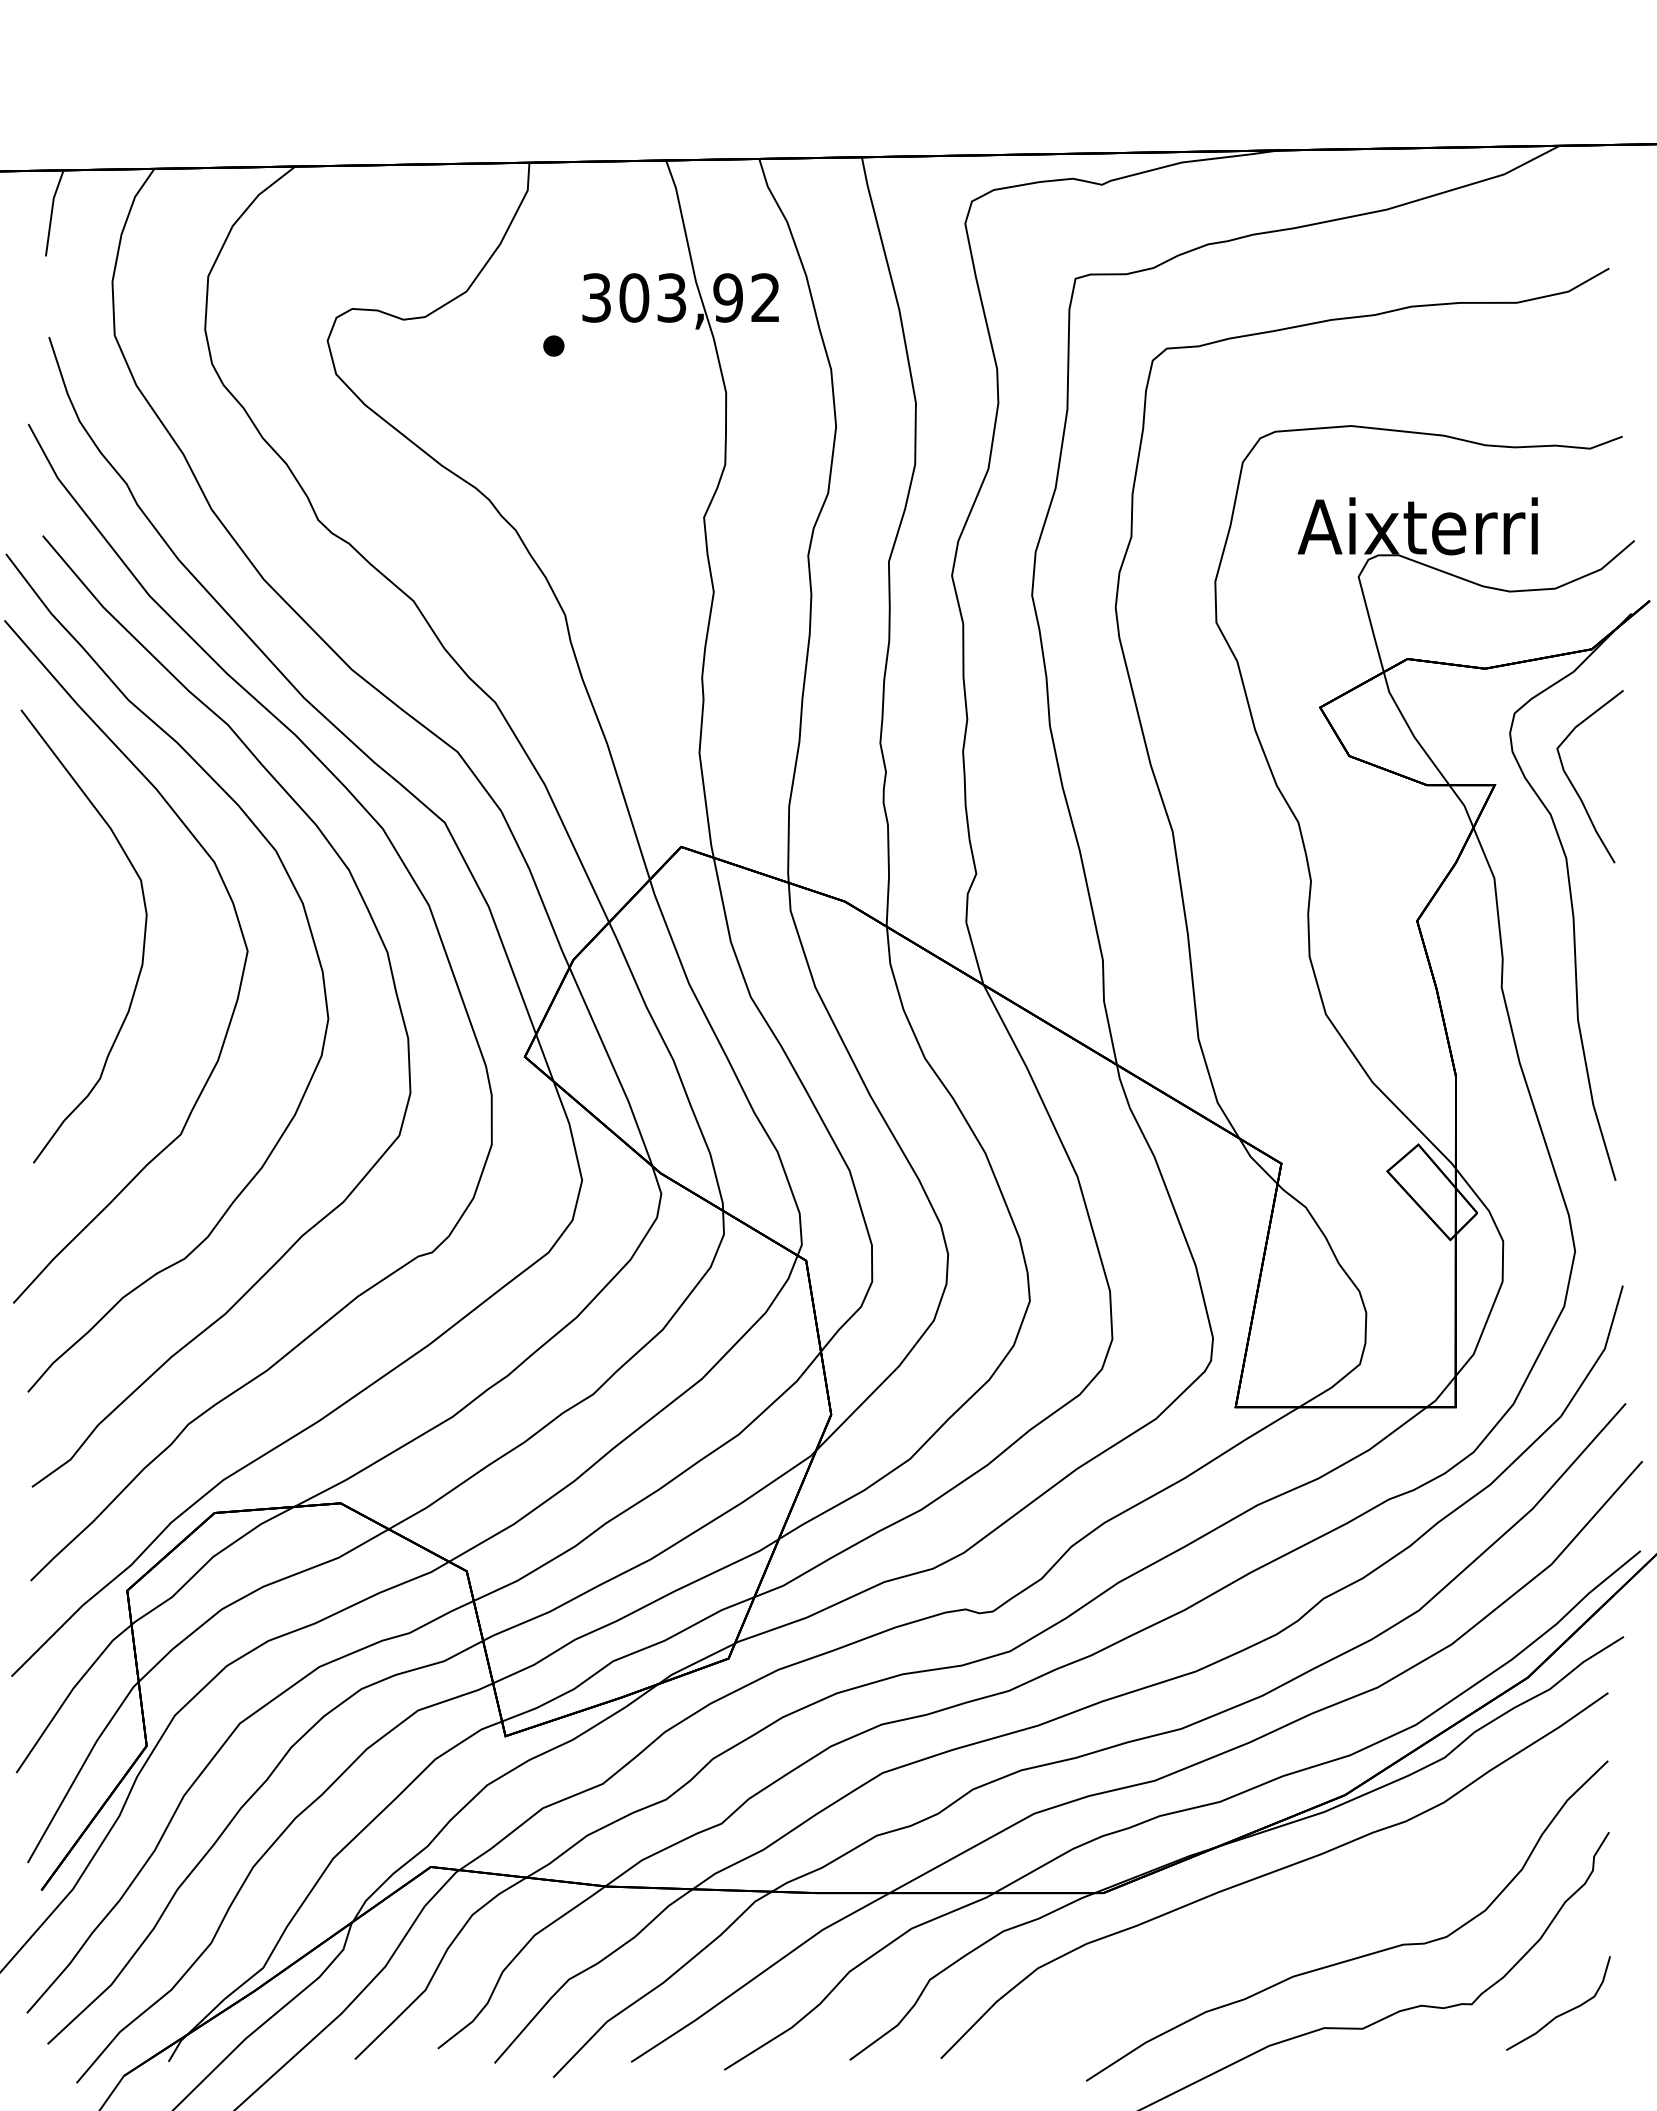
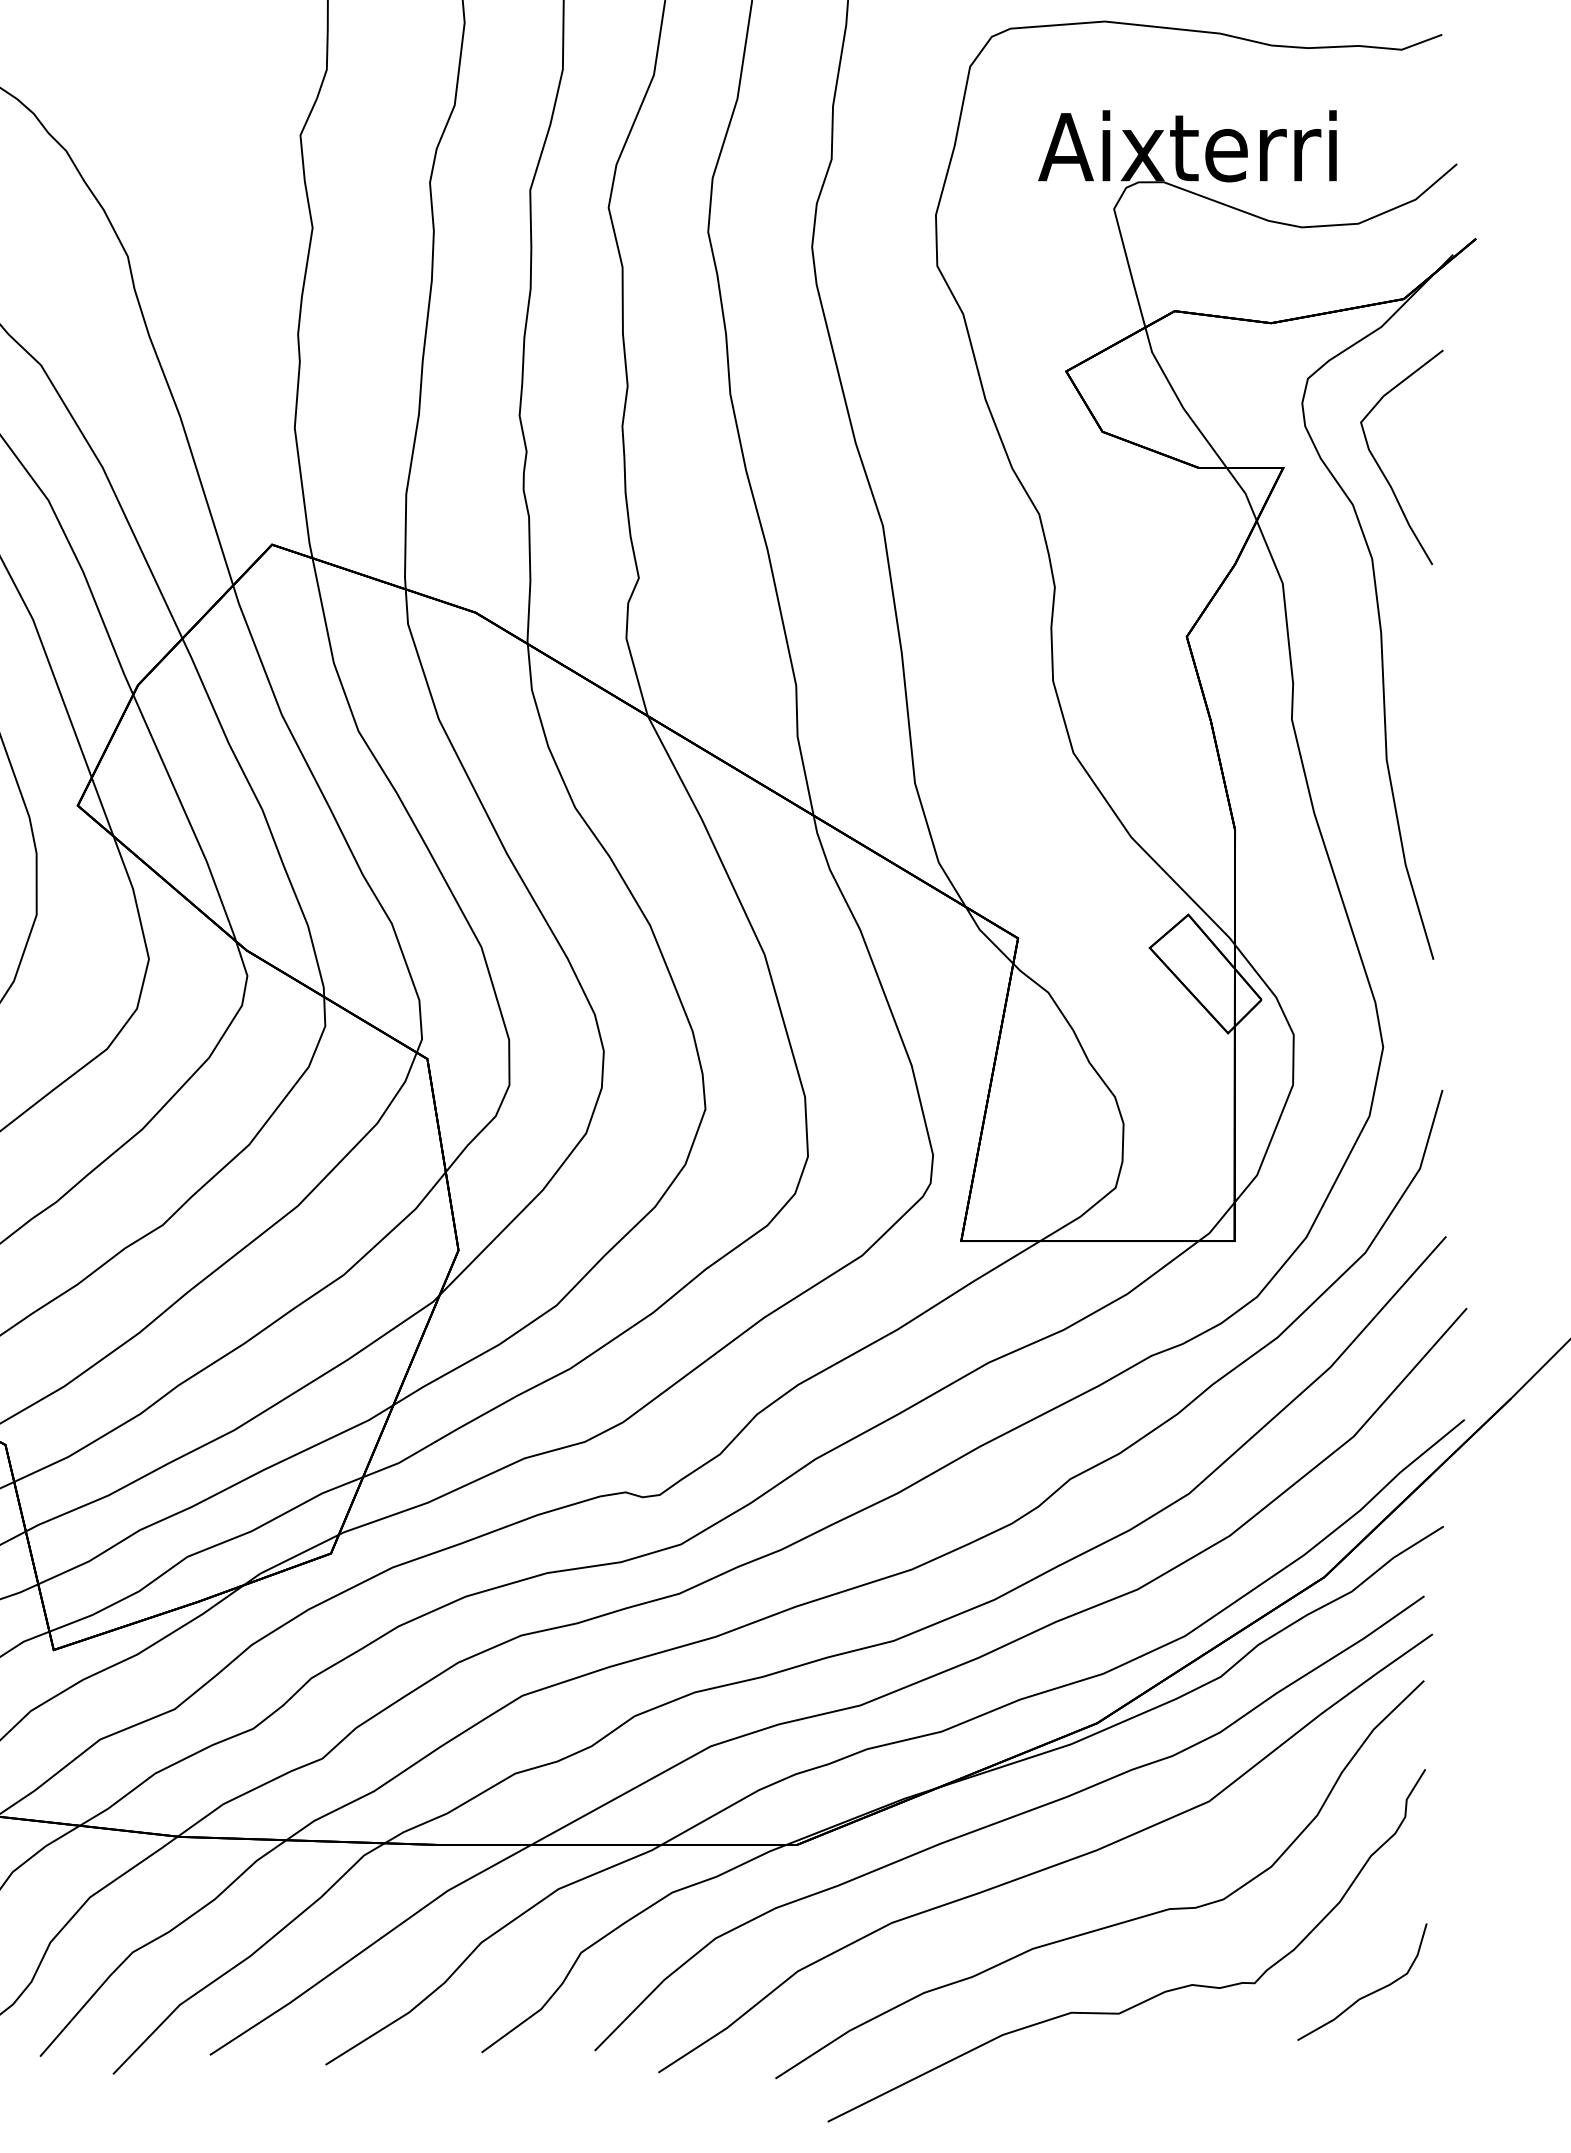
curve: (1307, 1909) -> (1050, 1865), added

